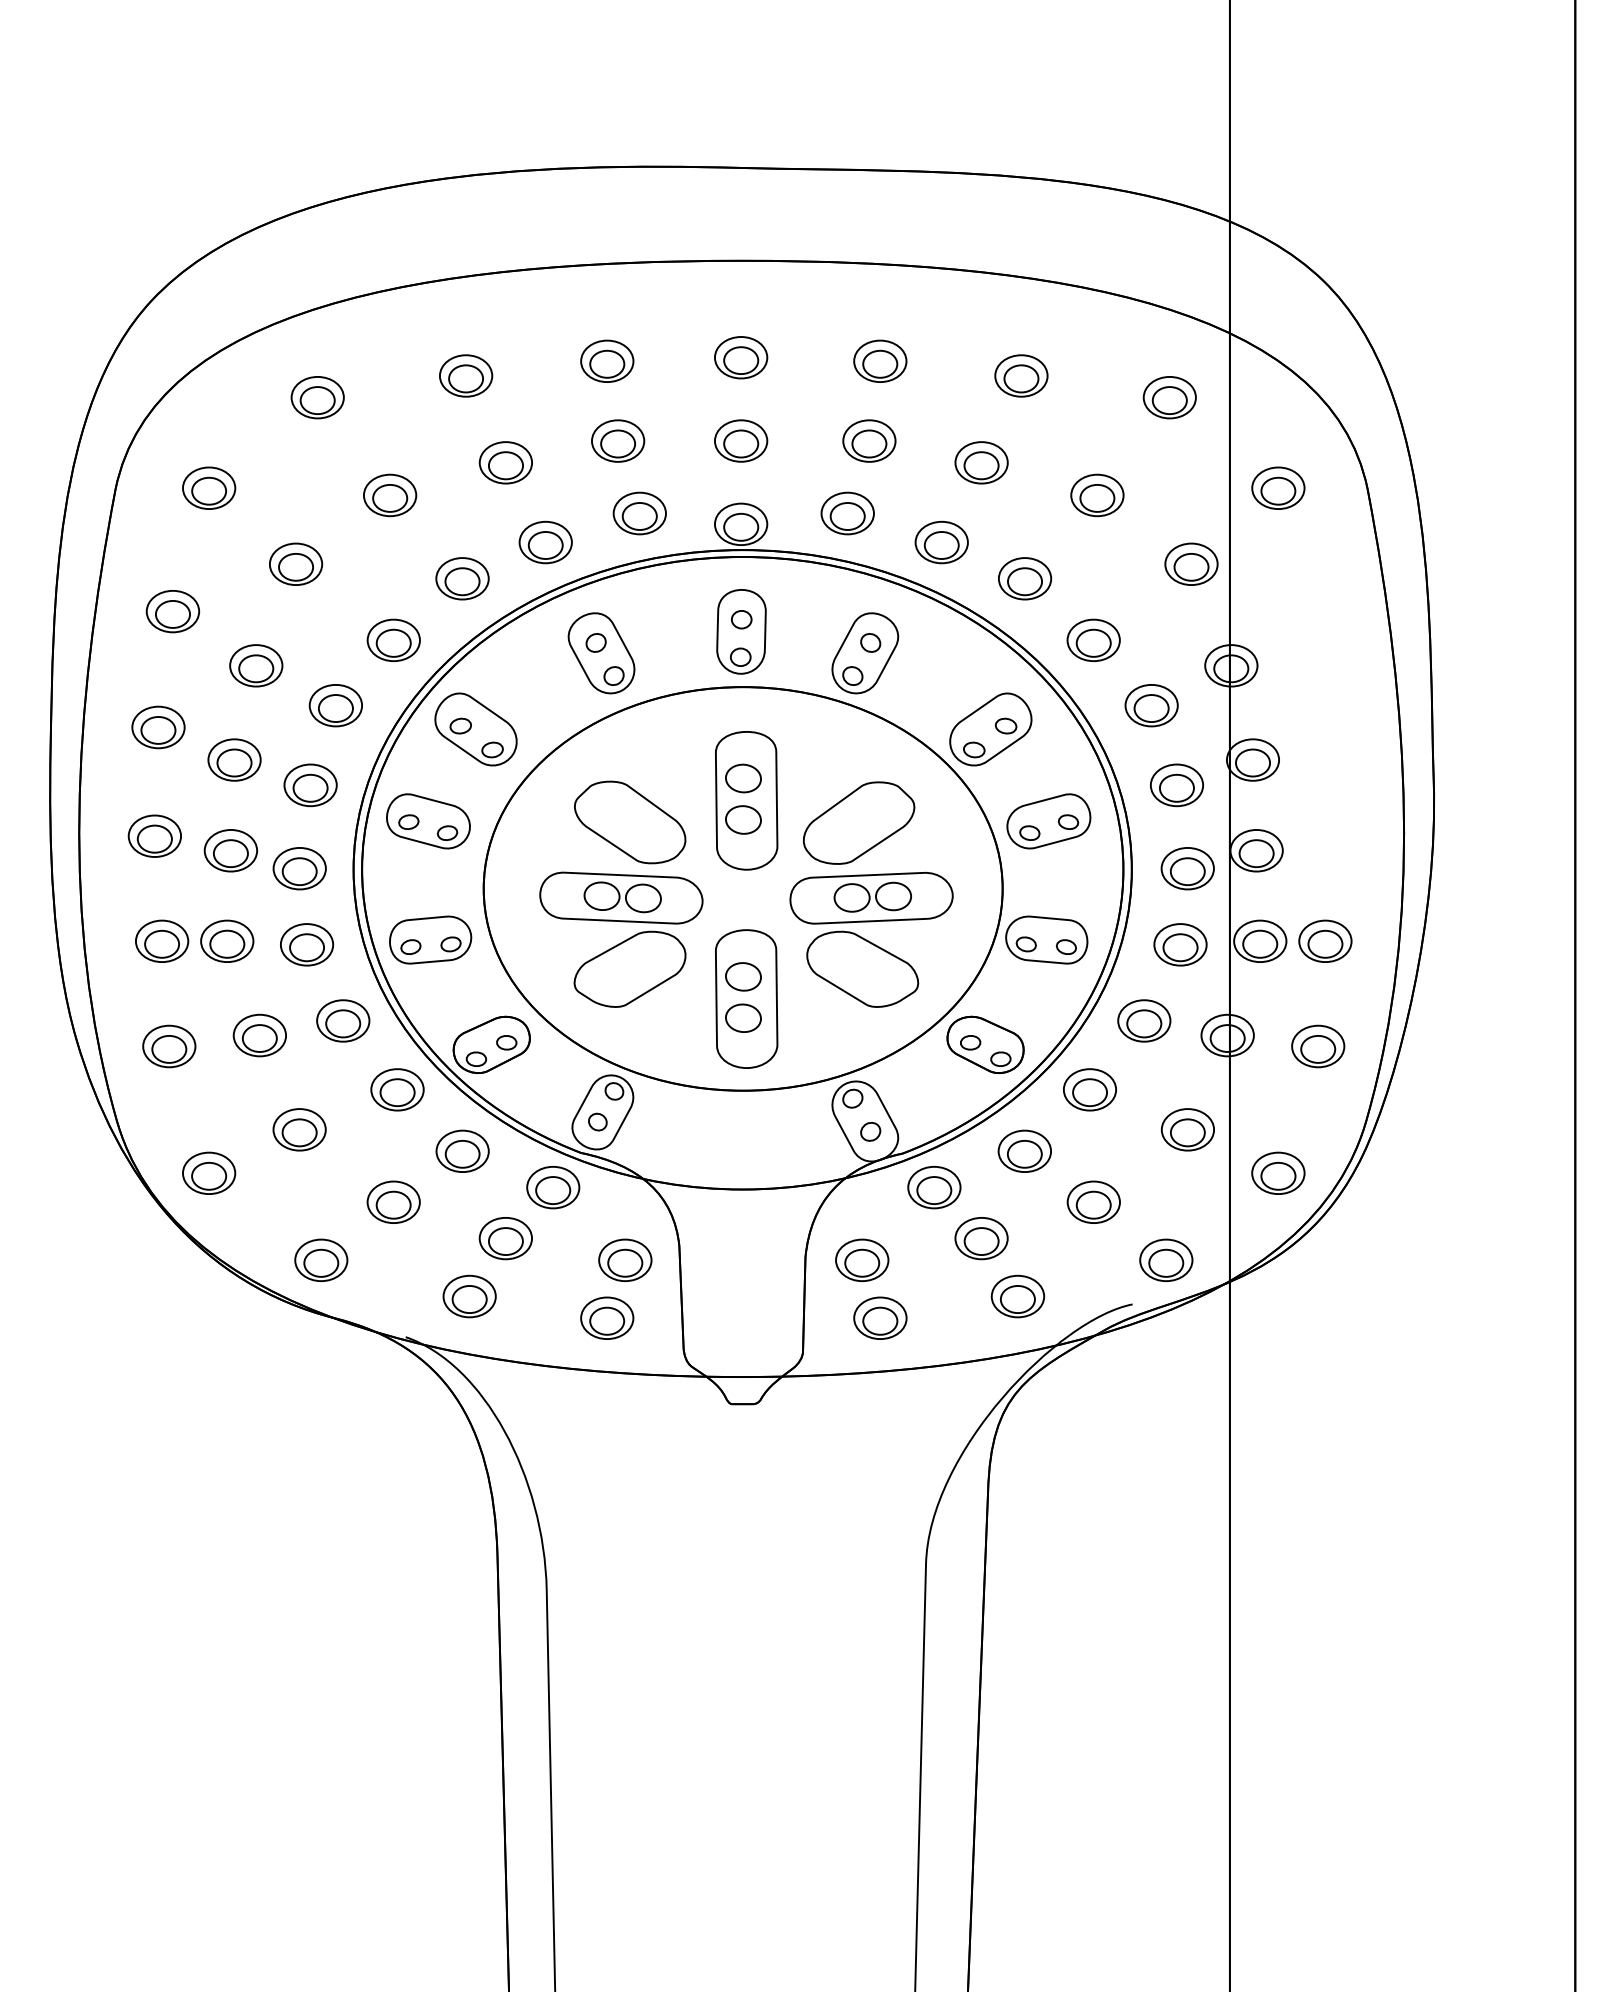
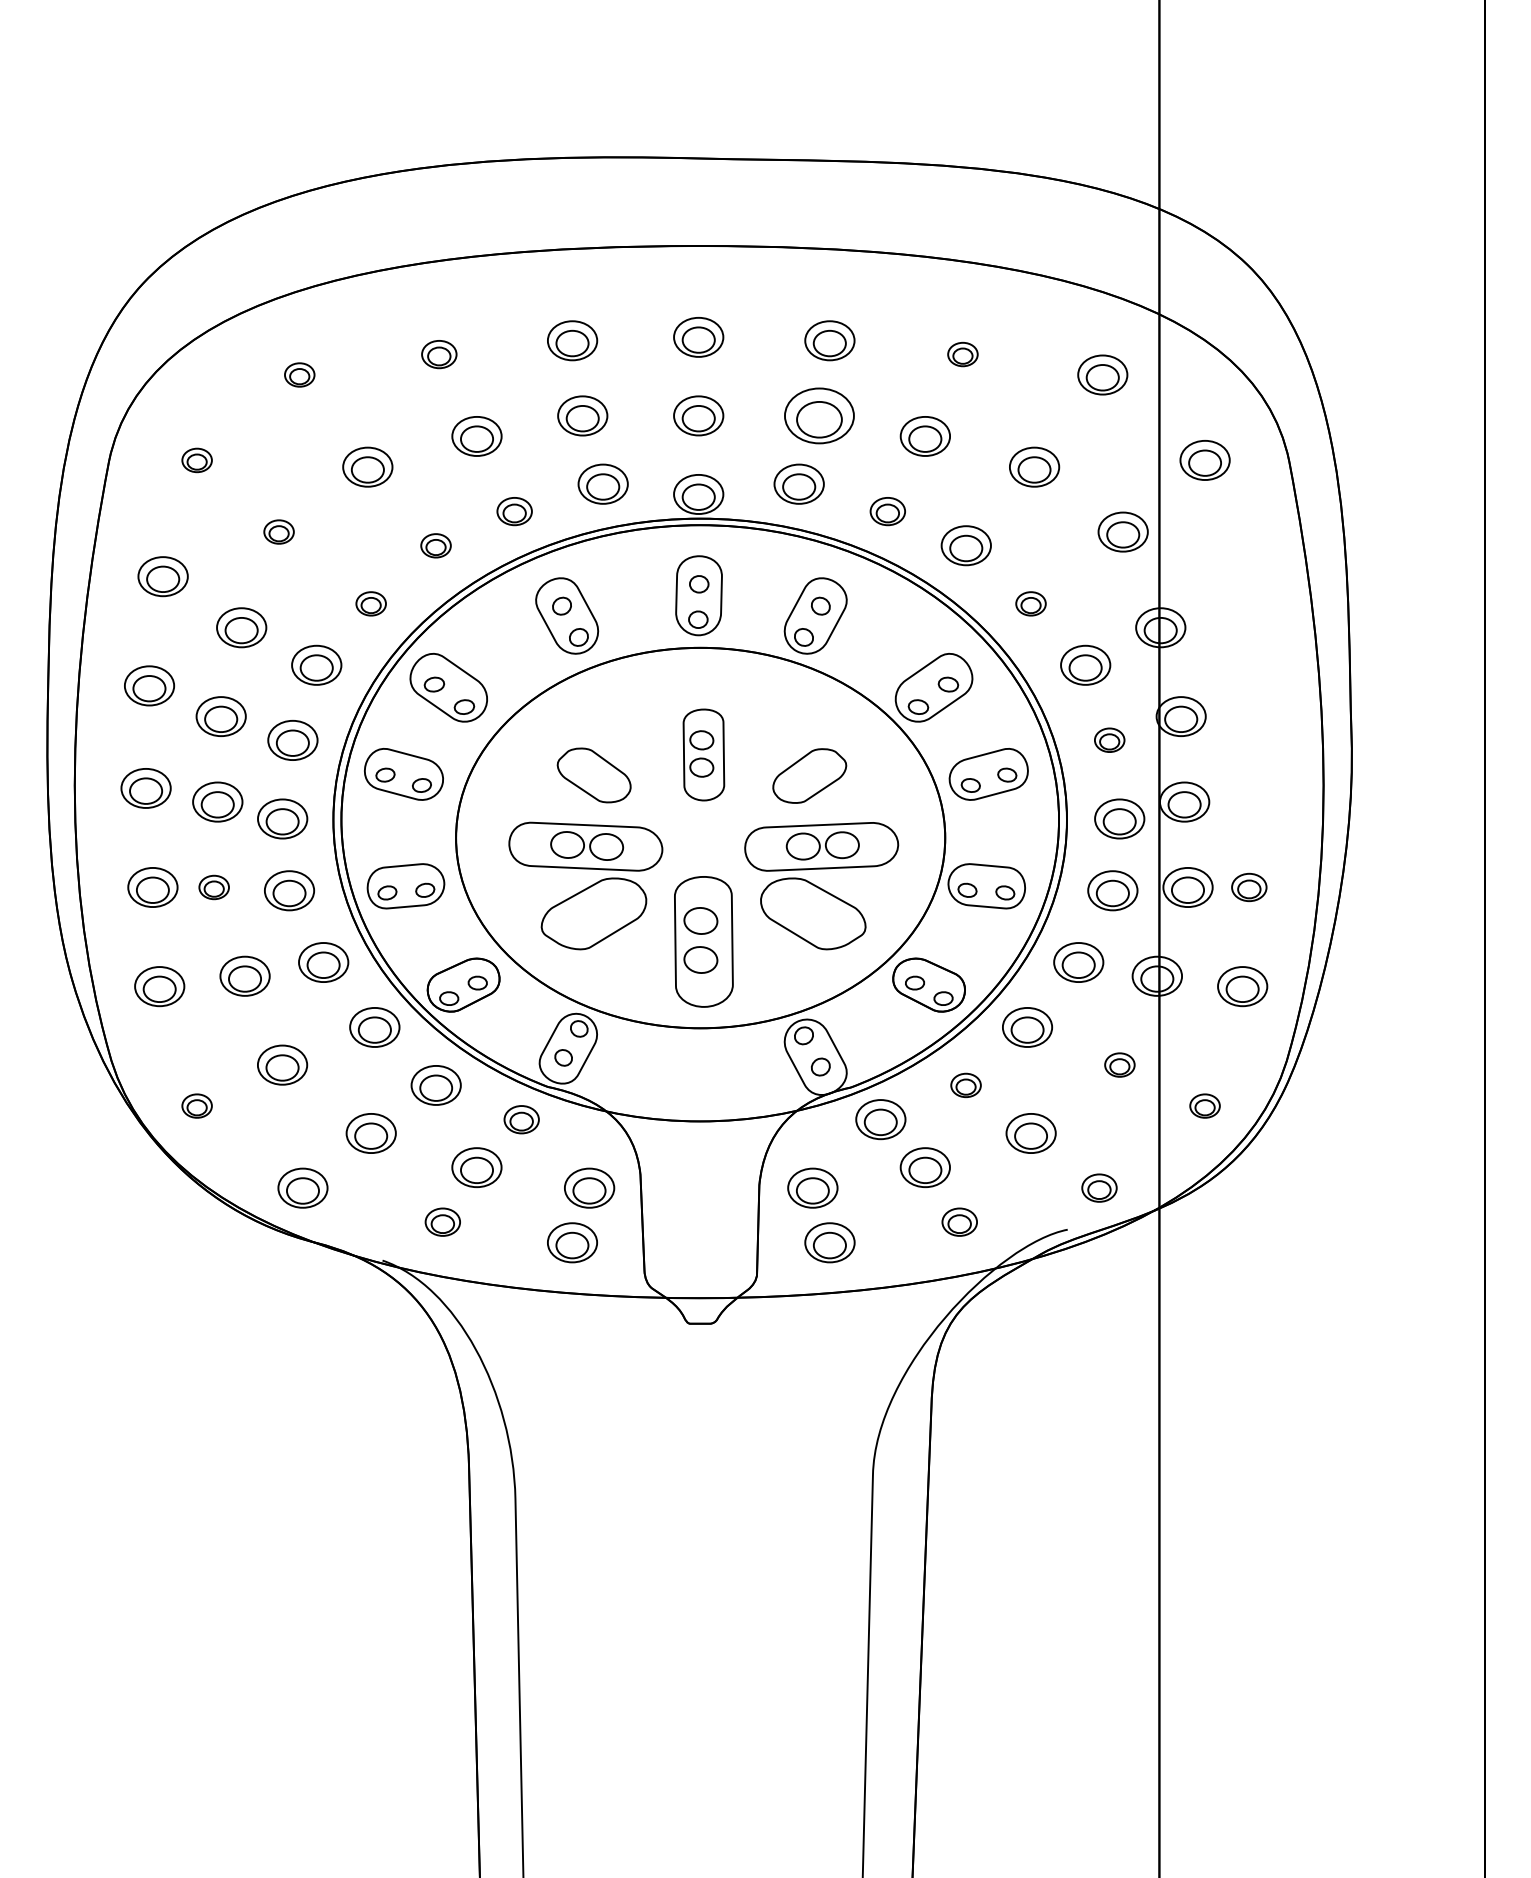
part: (465, 375) -> (438, 354), size x0.7
part: (1020, 375) -> (962, 354), size x0.6
part: (317, 397) -> (299, 374), size x0.6
part: (869, 440) -> (819, 415), size x1.4
part: (208, 488) -> (196, 460), size x0.6
part: (545, 542) -> (514, 511), size x0.7
part: (941, 542) -> (887, 511), size x0.7
part: (295, 563) -> (278, 531), size x0.6
part: (461, 578) -> (435, 545), size x0.6
part: (392, 640) -> (370, 603), size x0.6
part: (1093, 640) -> (1030, 603), size x0.6
part: (1176, 784) -> (1109, 739), size x0.6
part: (746, 800) -> (703, 754), size x0.7
part: (630, 822) -> (594, 775), size x0.7
part: (858, 822) -> (809, 775), size x0.7
part: (226, 941) -> (213, 887), size x0.6
part: (1324, 941) -> (1248, 887), size x0.7
part: (1187, 1129) -> (1119, 1064), size x0.6
part: (1024, 1151) -> (965, 1085), size x0.6
part: (208, 1172) -> (196, 1105), size x0.6
part: (1277, 1172) -> (1204, 1105), size x0.6
part: (553, 1187) -> (521, 1119), size x0.7
part: (1166, 1259) -> (1099, 1187), size x0.7
part: (469, 1295) -> (442, 1221), size x0.7
part: (1017, 1295) -> (959, 1221), size x0.7

